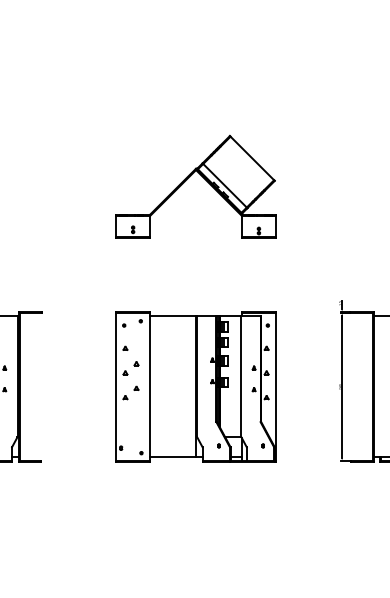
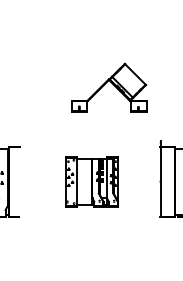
part: (197, 186) -> (109, 87), moved
part: (197, 386) -> (92, 181), size x0.7

